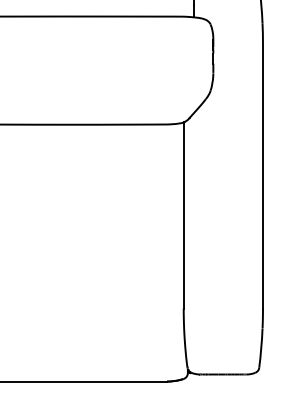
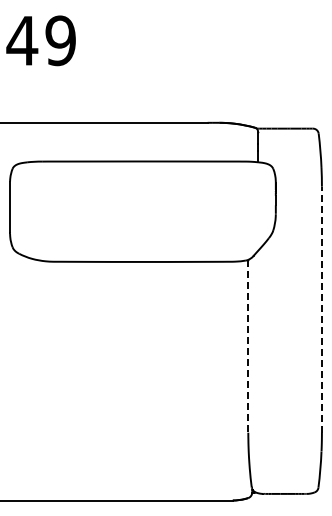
line: (262, 175) -> (321, 309), solid -> dashed
line: (183, 215) -> (248, 346), solid -> dashed

